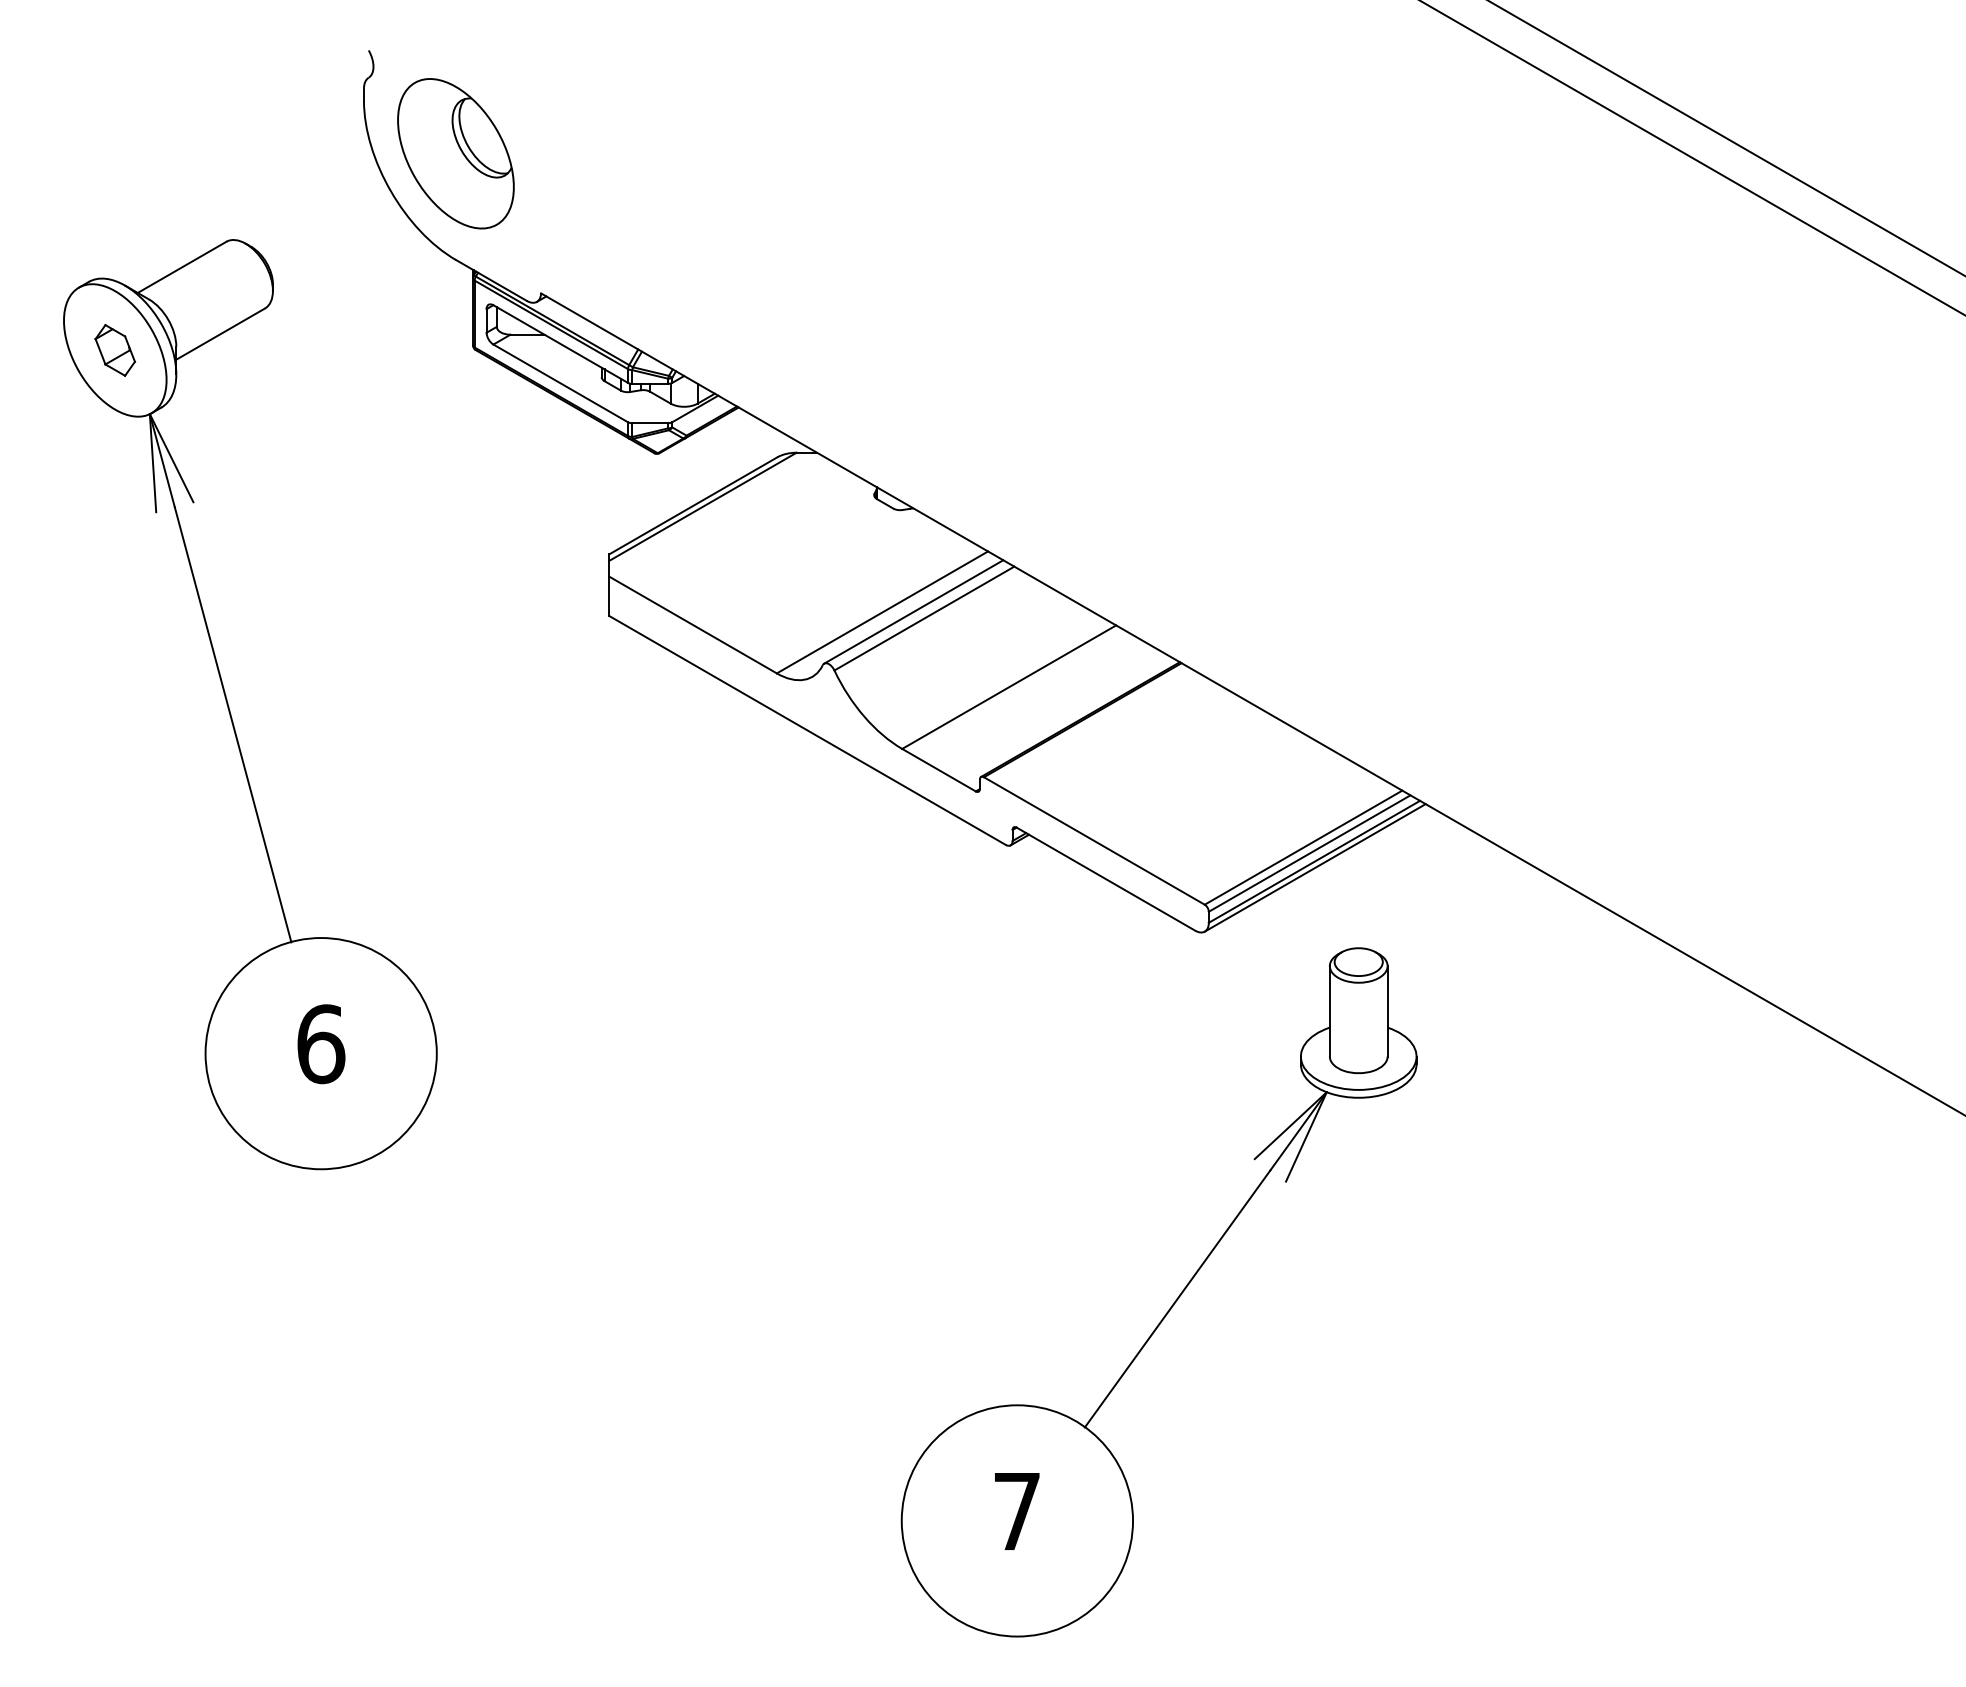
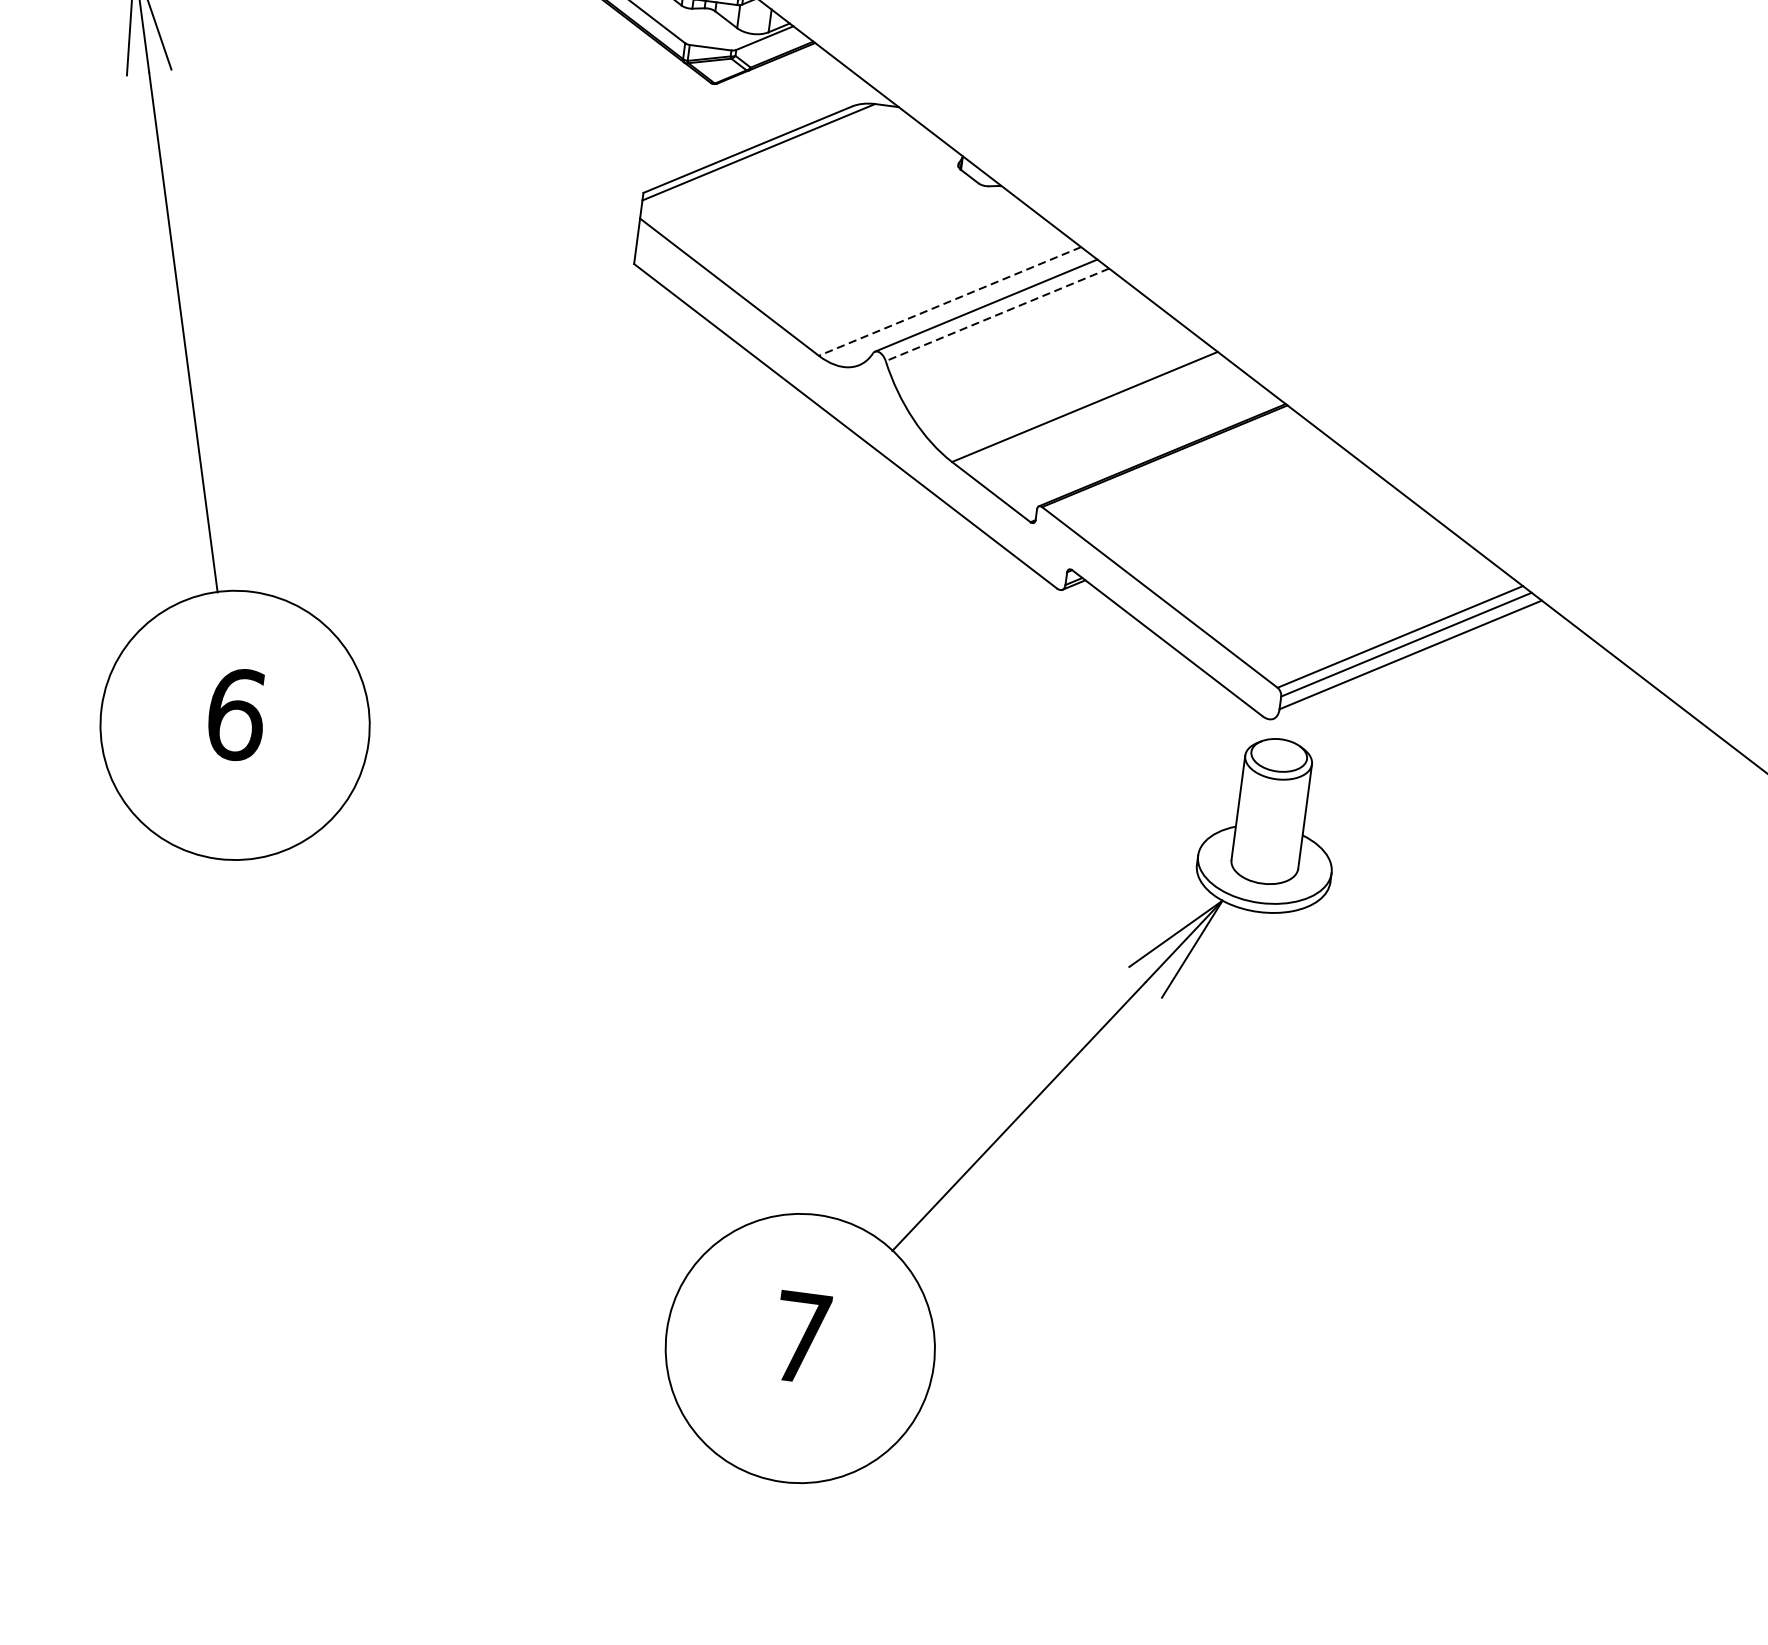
line: (882, 612) -> (950, 301), solid -> dashed
line: (924, 618) -> (997, 314), solid -> dashed
line: (1314, 867) -> (1409, 661), removed
part: (1173, 1302) -> (1013, 1120), moved

